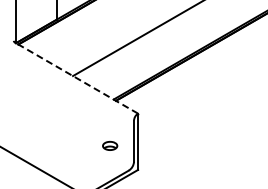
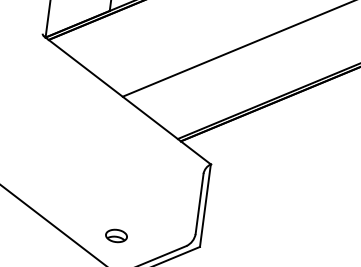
line: (76, 78) -> (127, 100), dashed -> solid
part: (110, 145) -> (117, 235), moved

